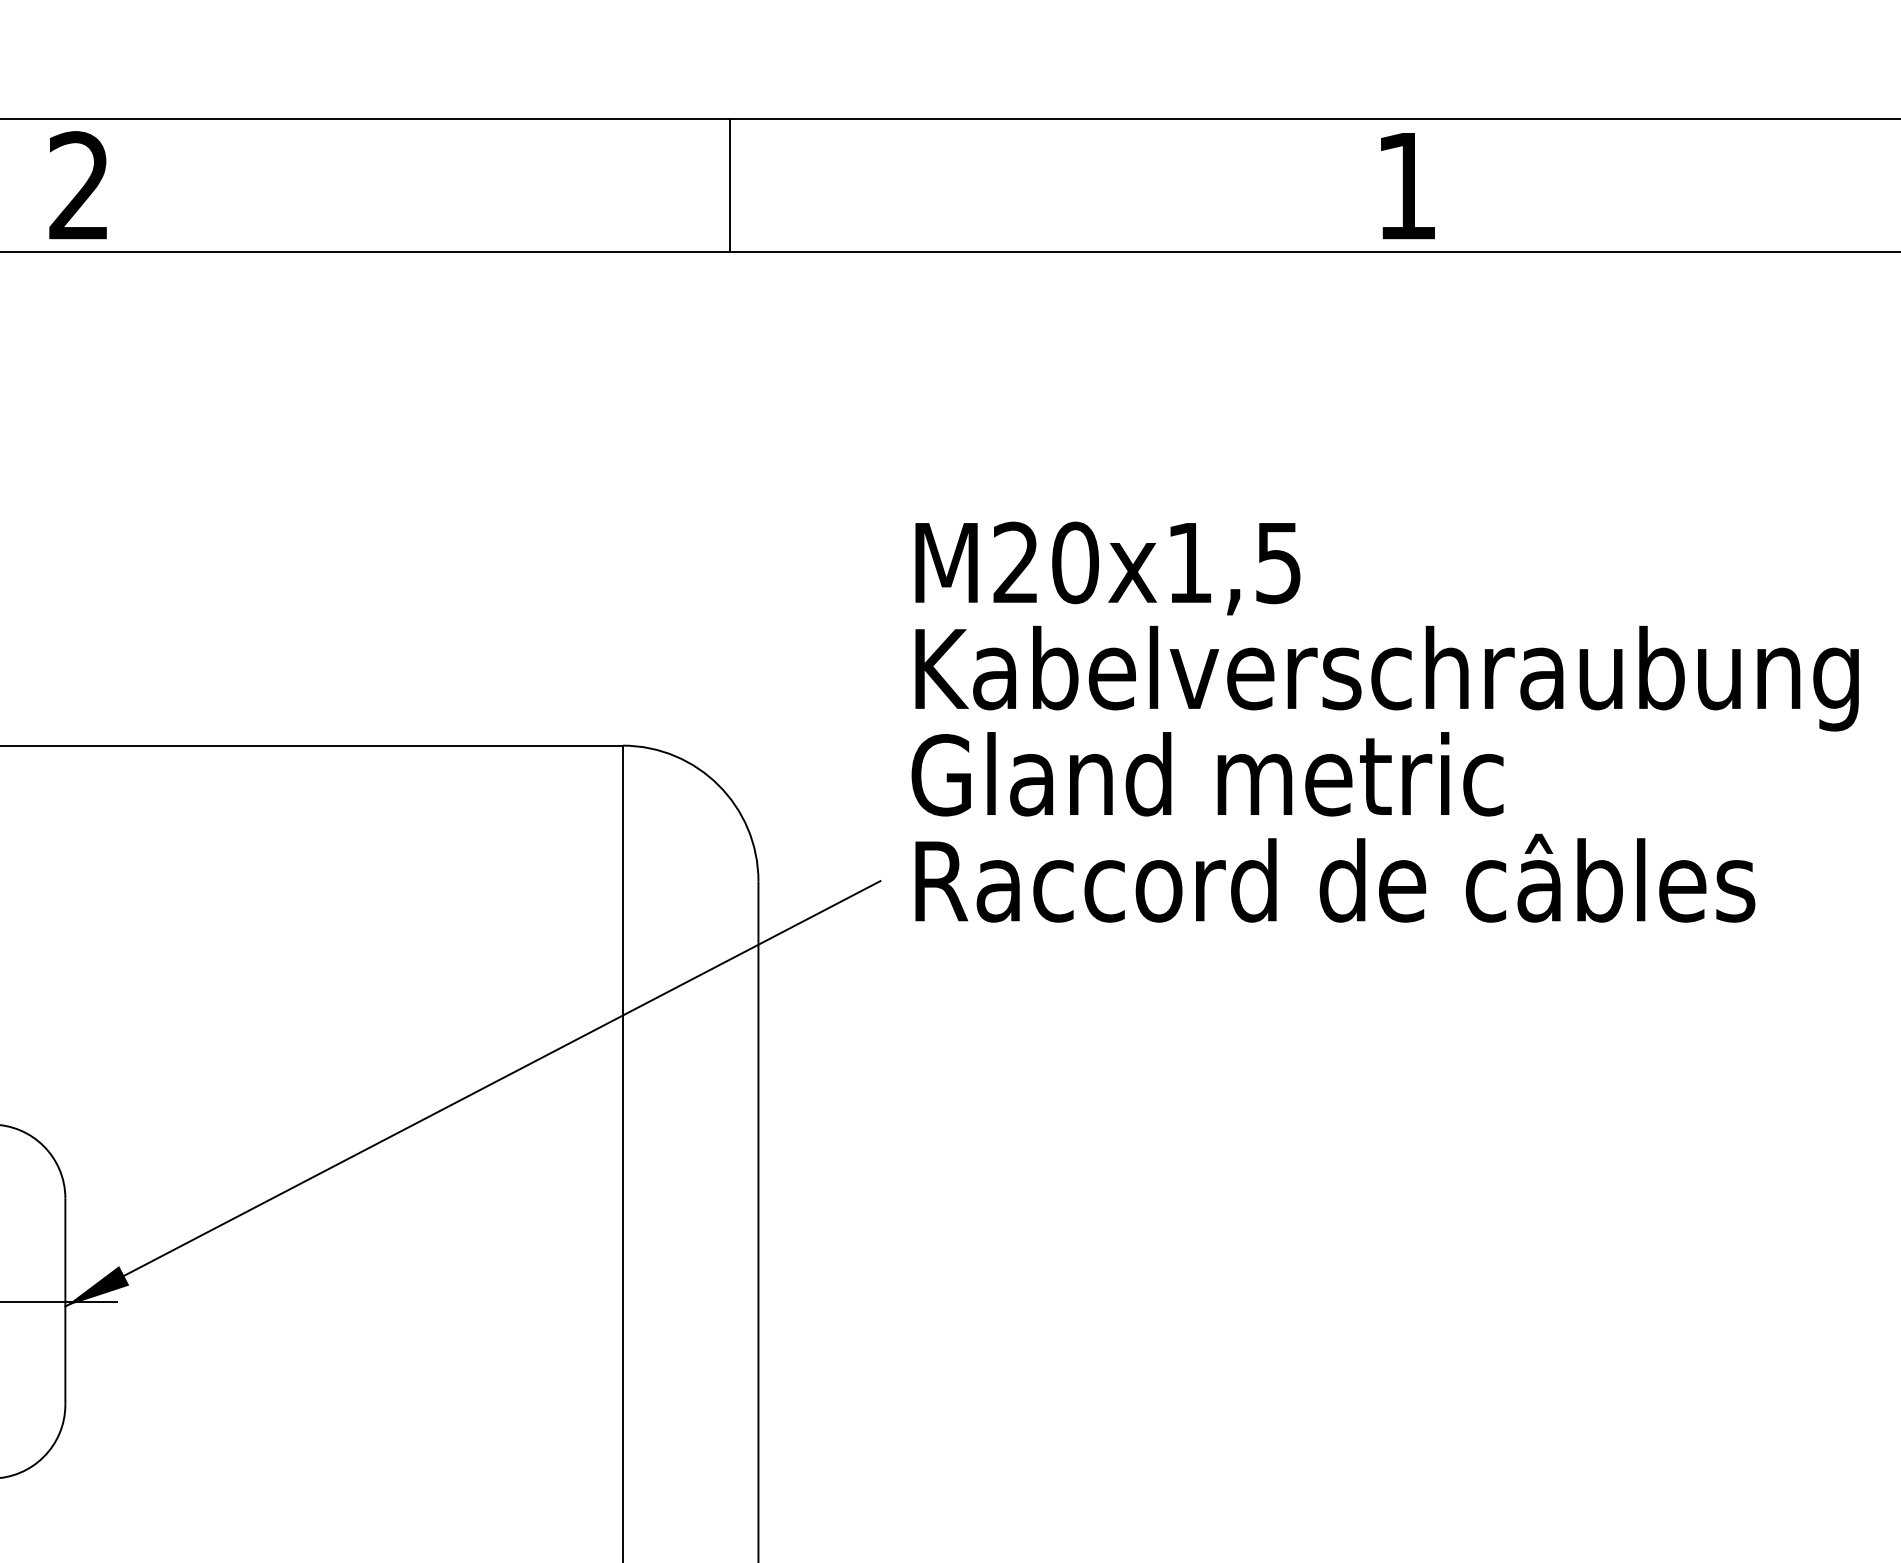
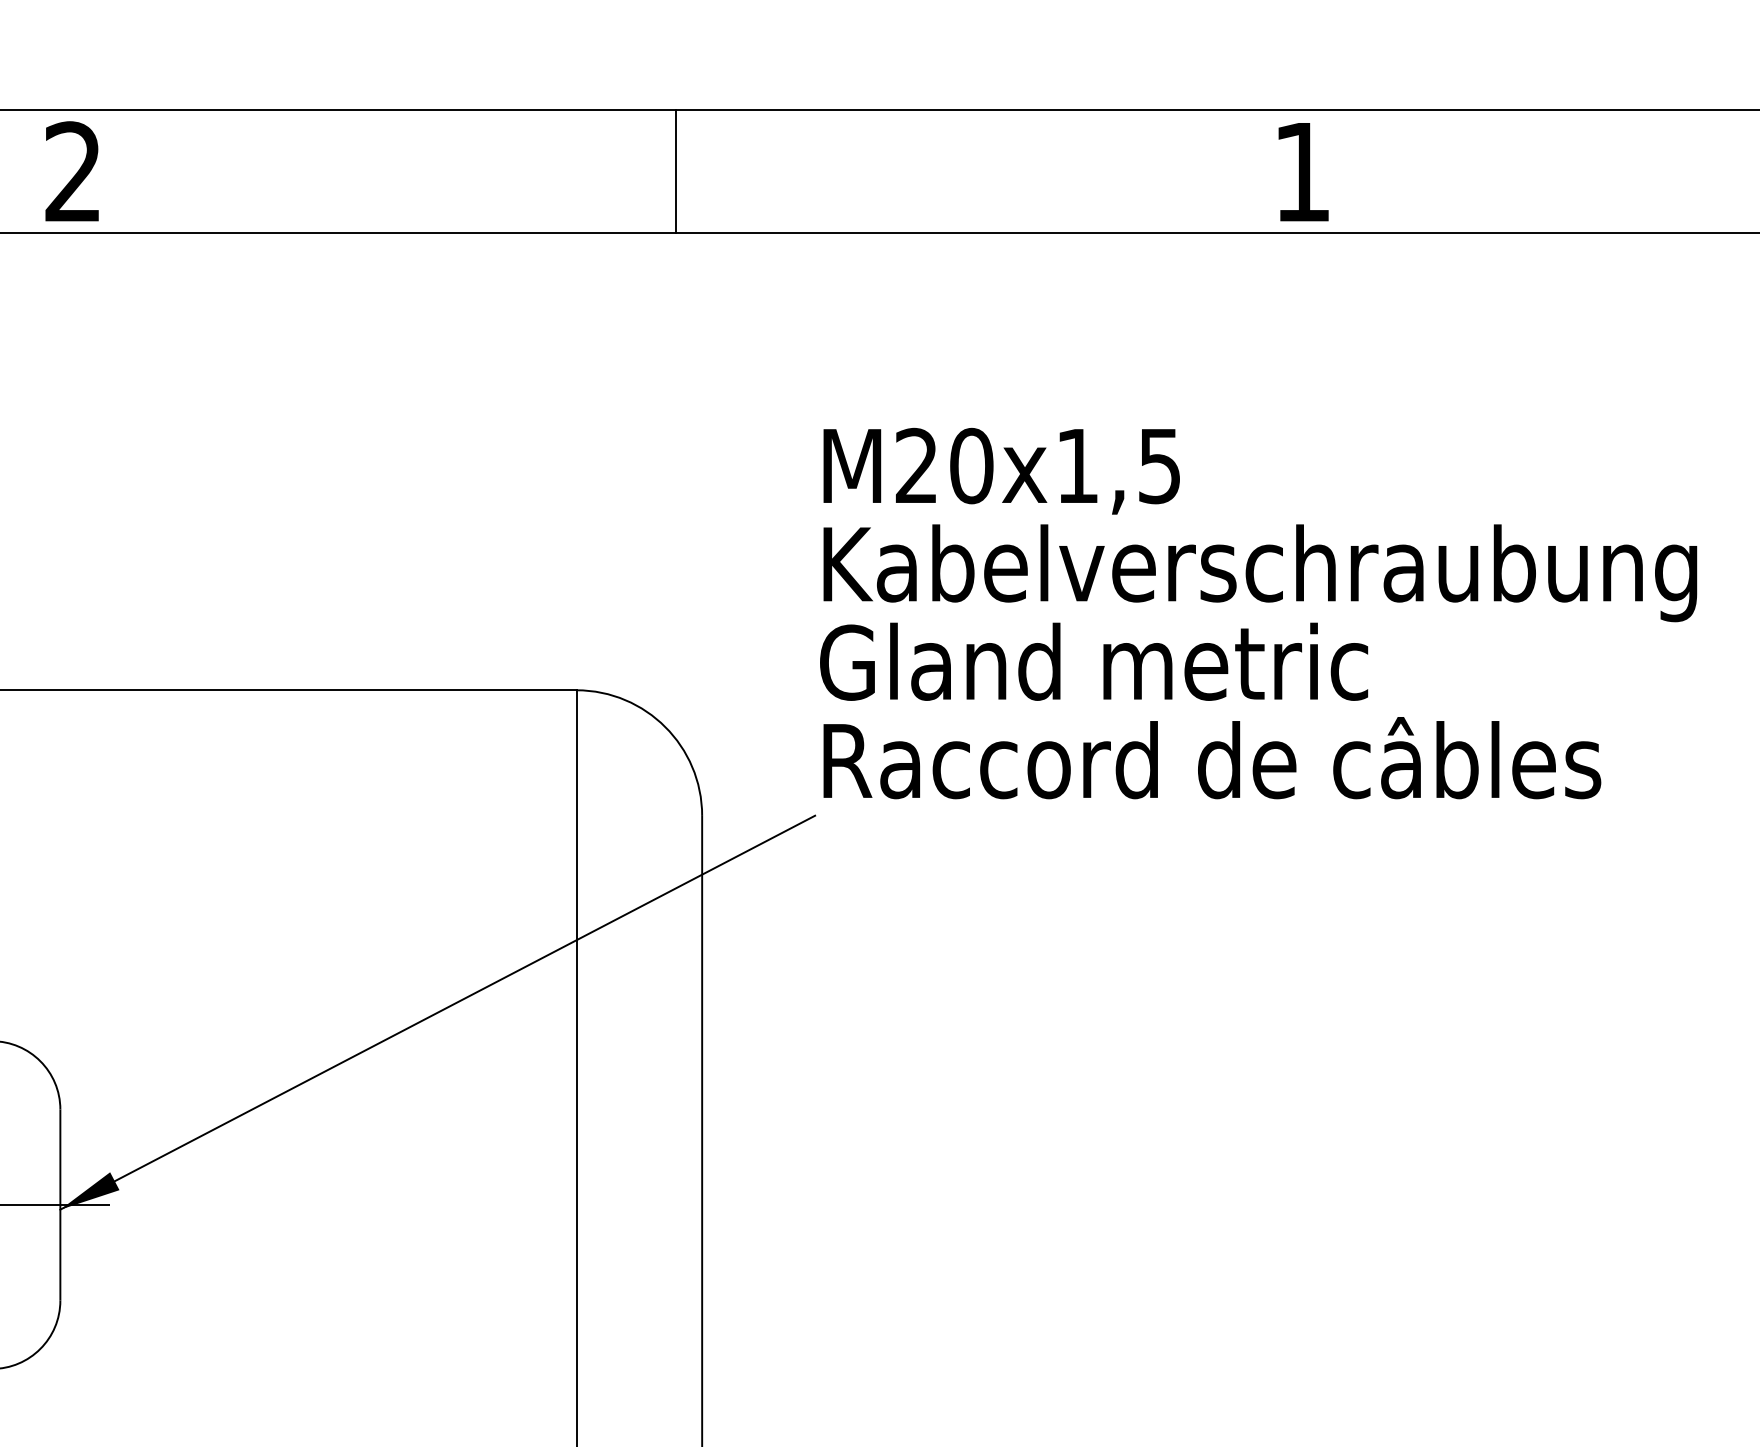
part: (1388, 709) -> (1261, 601), moved

